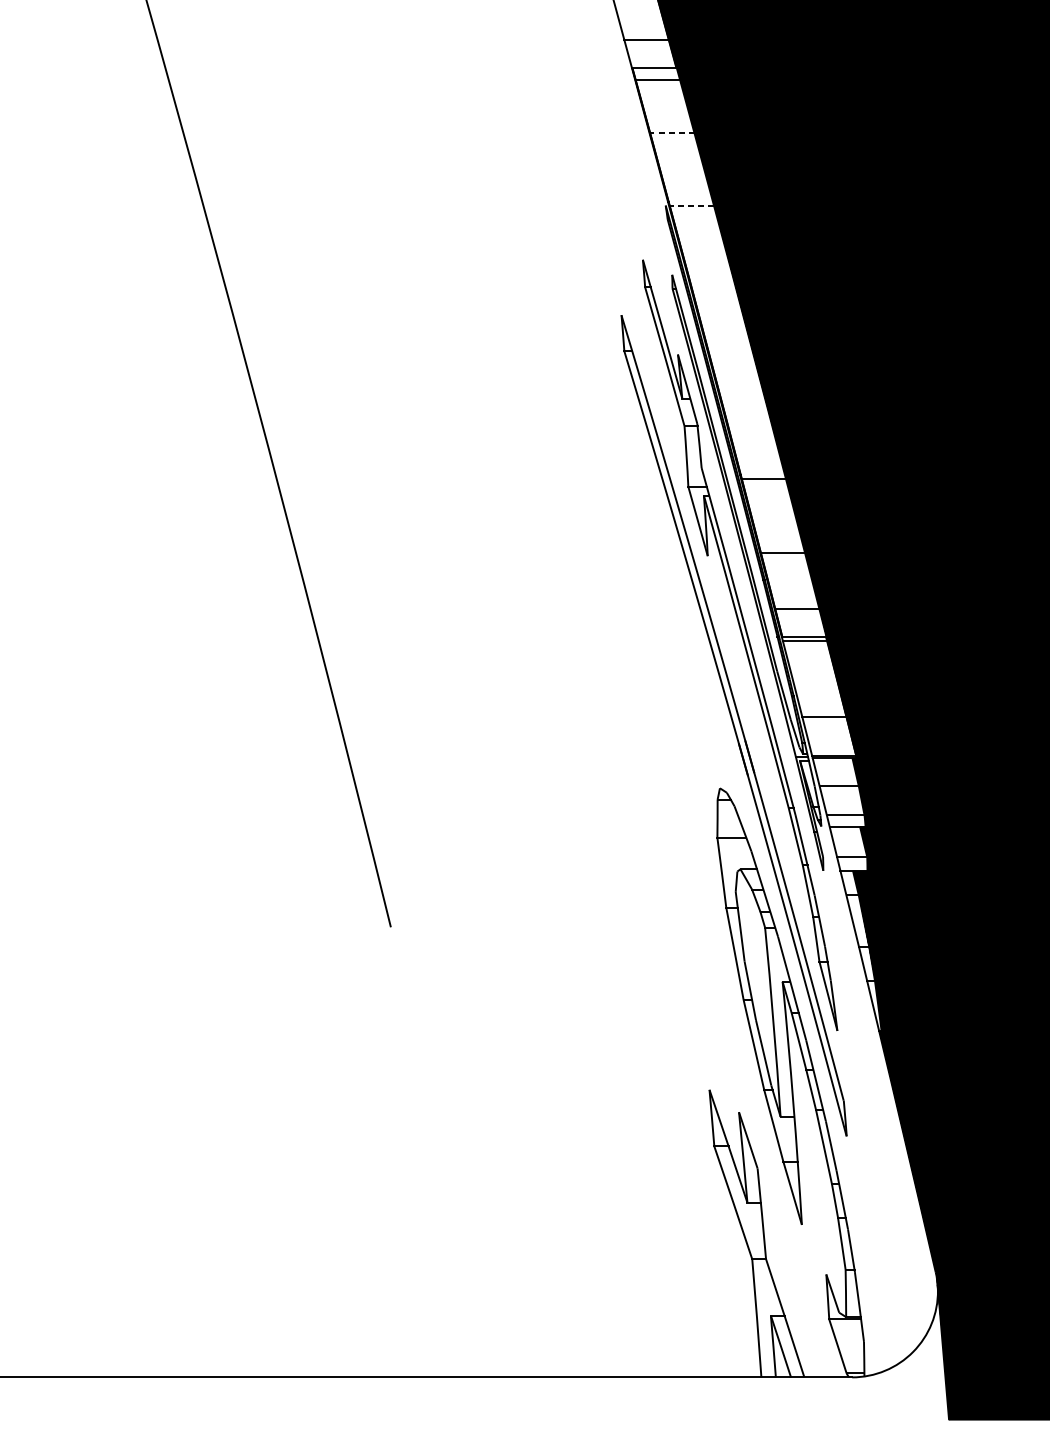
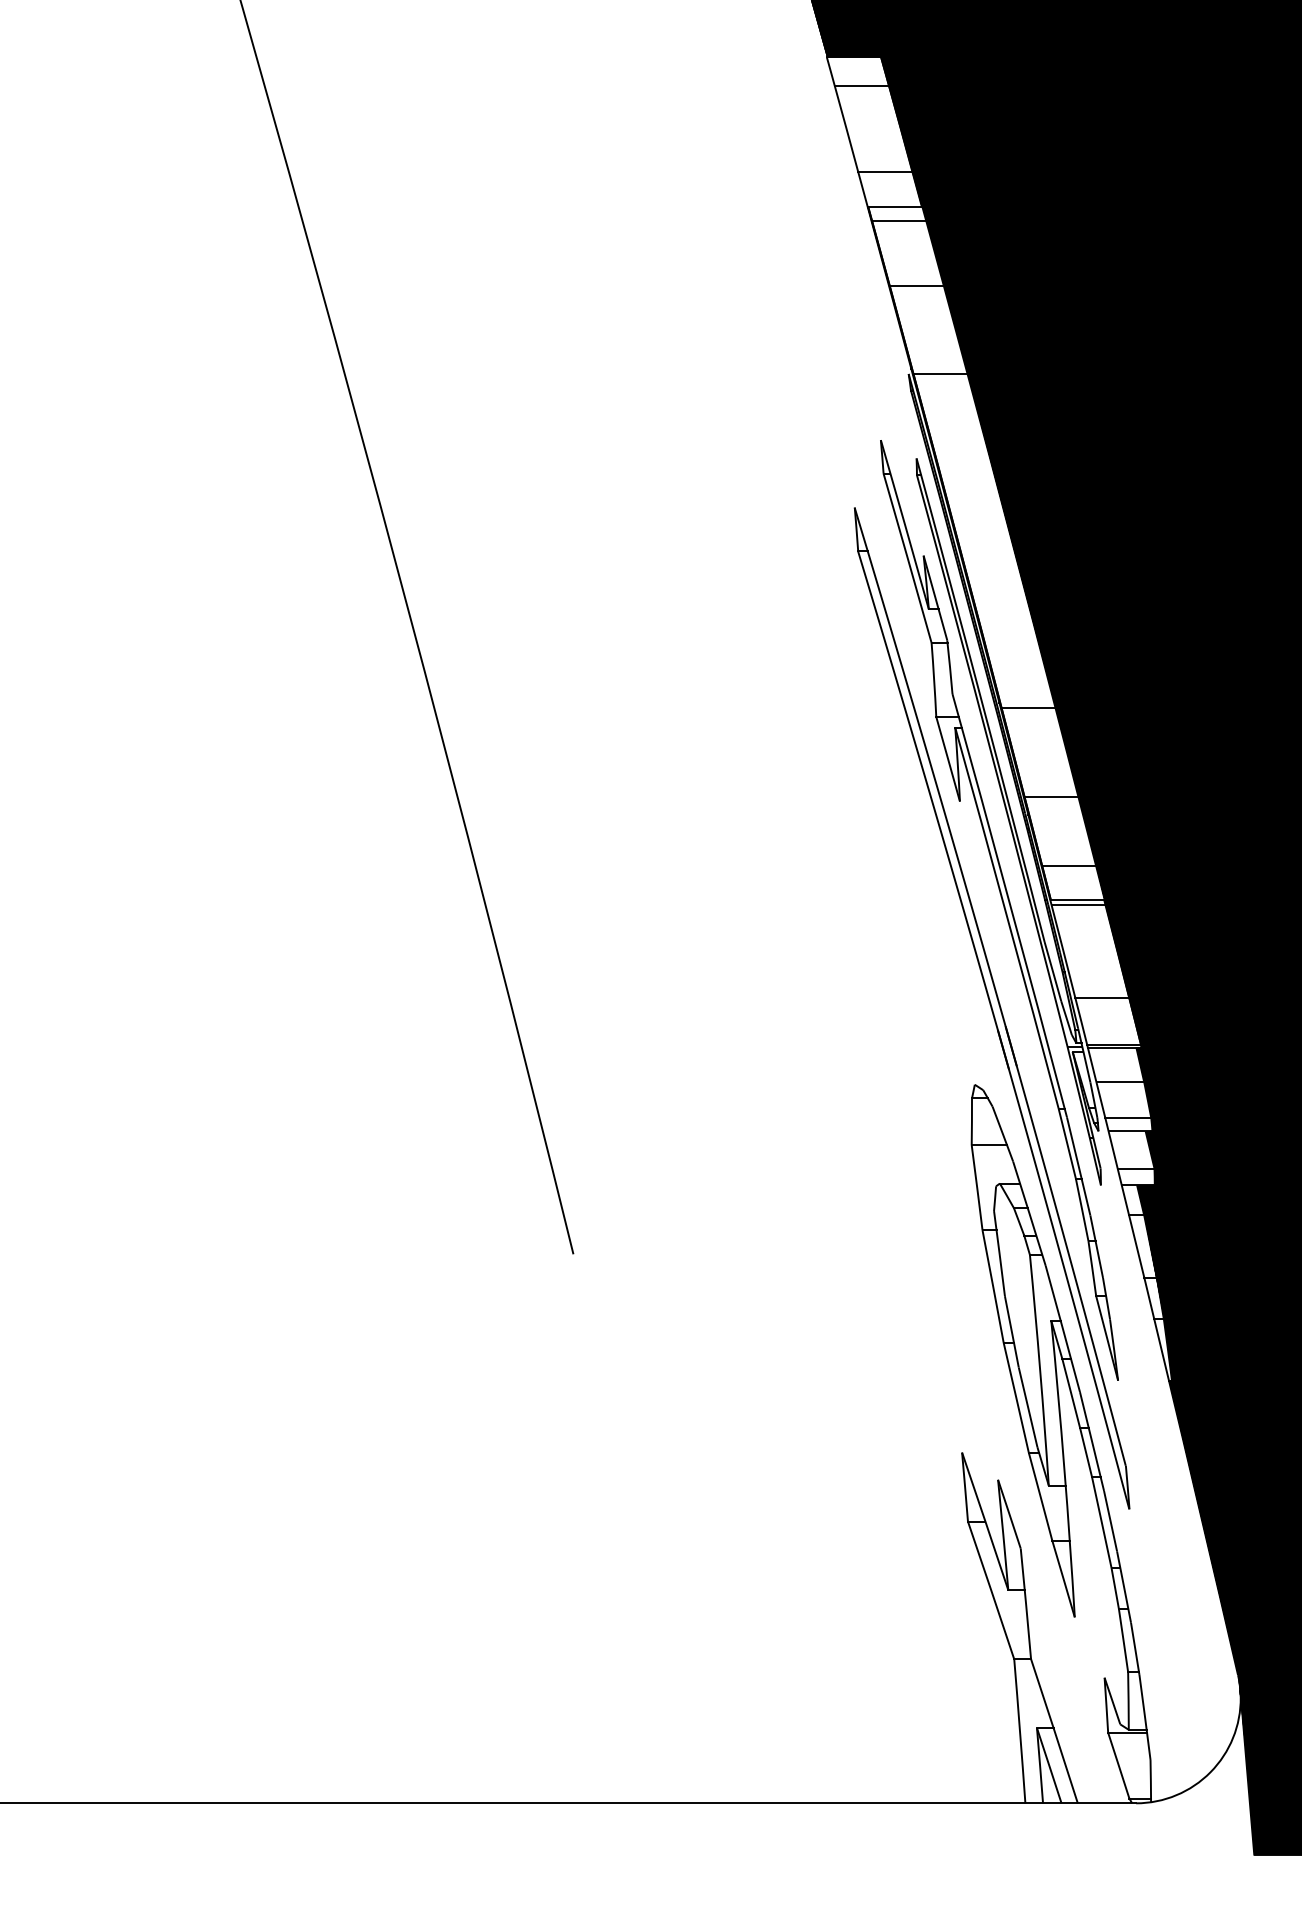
line: (672, 133) -> (916, 286), dashed -> solid
line: (691, 206) -> (940, 374), dashed -> solid

